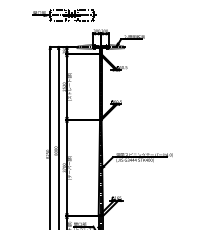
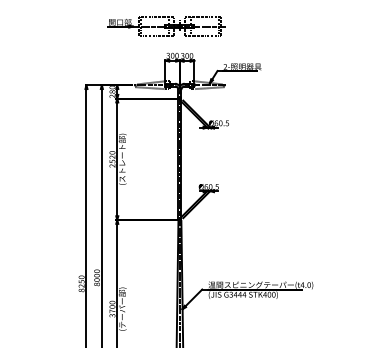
part: (64, 15) -> (166, 26), moved

